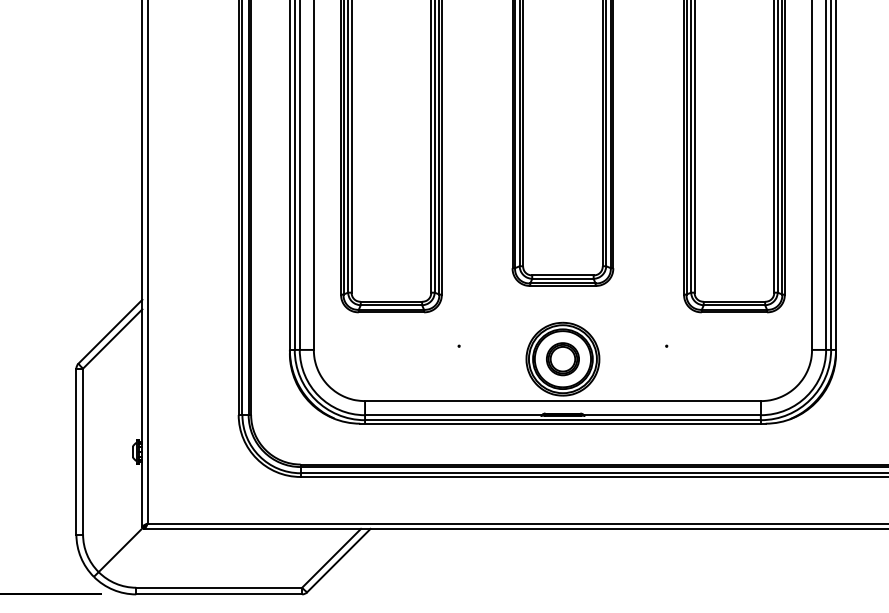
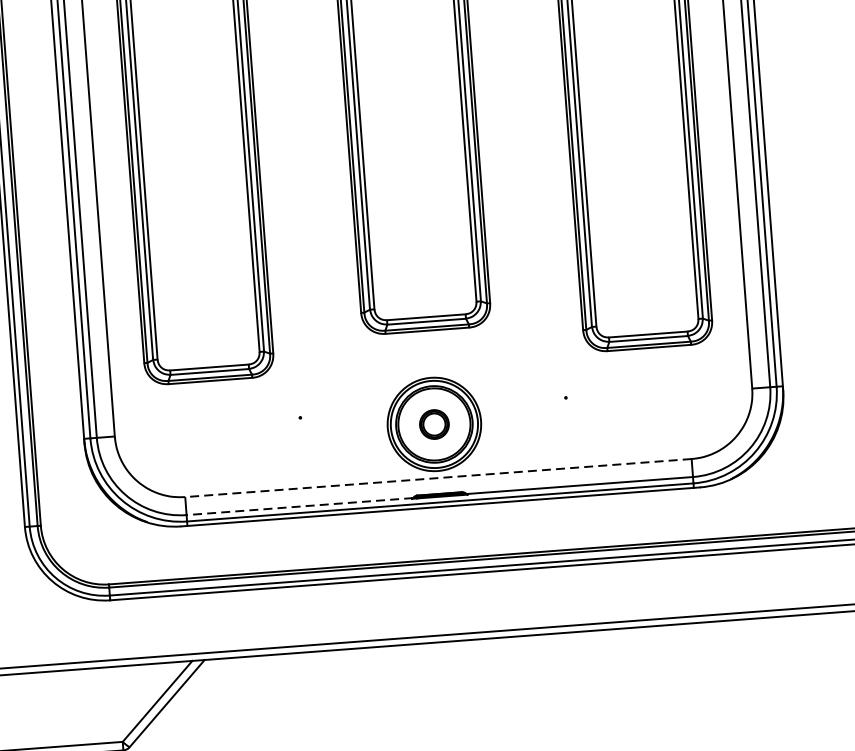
part: (562, 359) -> (433, 424), size x0.7
line: (562, 401) -> (437, 478), solid -> dashed
line: (453, 415) -> (299, 506), solid -> dashed

